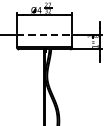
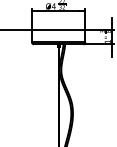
line: (44, 34) -> (58, 29), dashed -> solid

